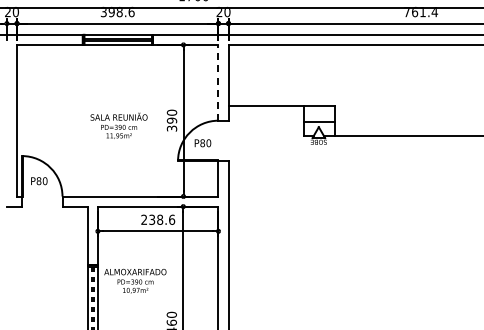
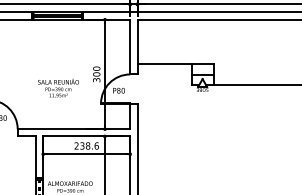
line: (218, 82) -> (130, 46), dashed -> solid
text: (172, 120) -> (97, 74), 390 -> 300
text: (118, 125) -> (58, 88), moved

